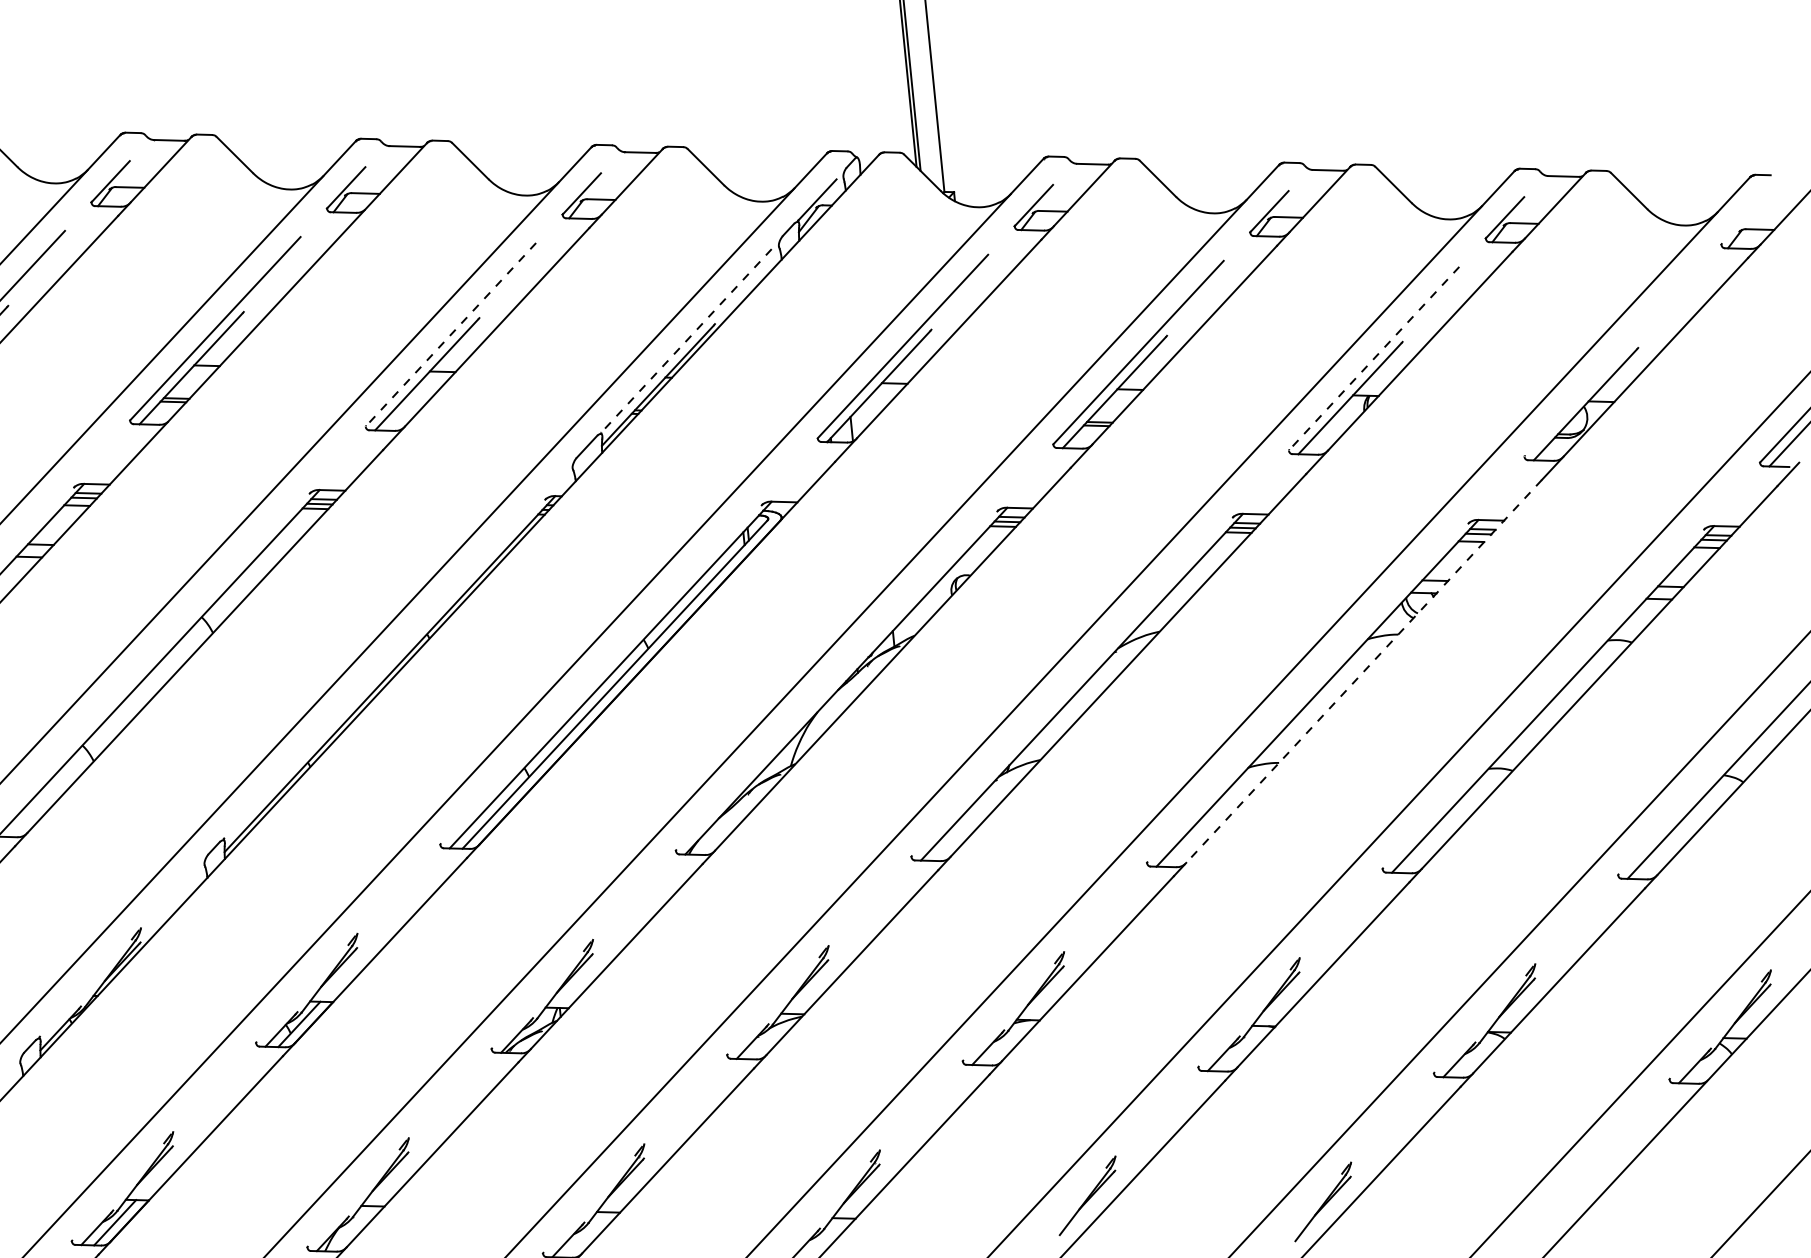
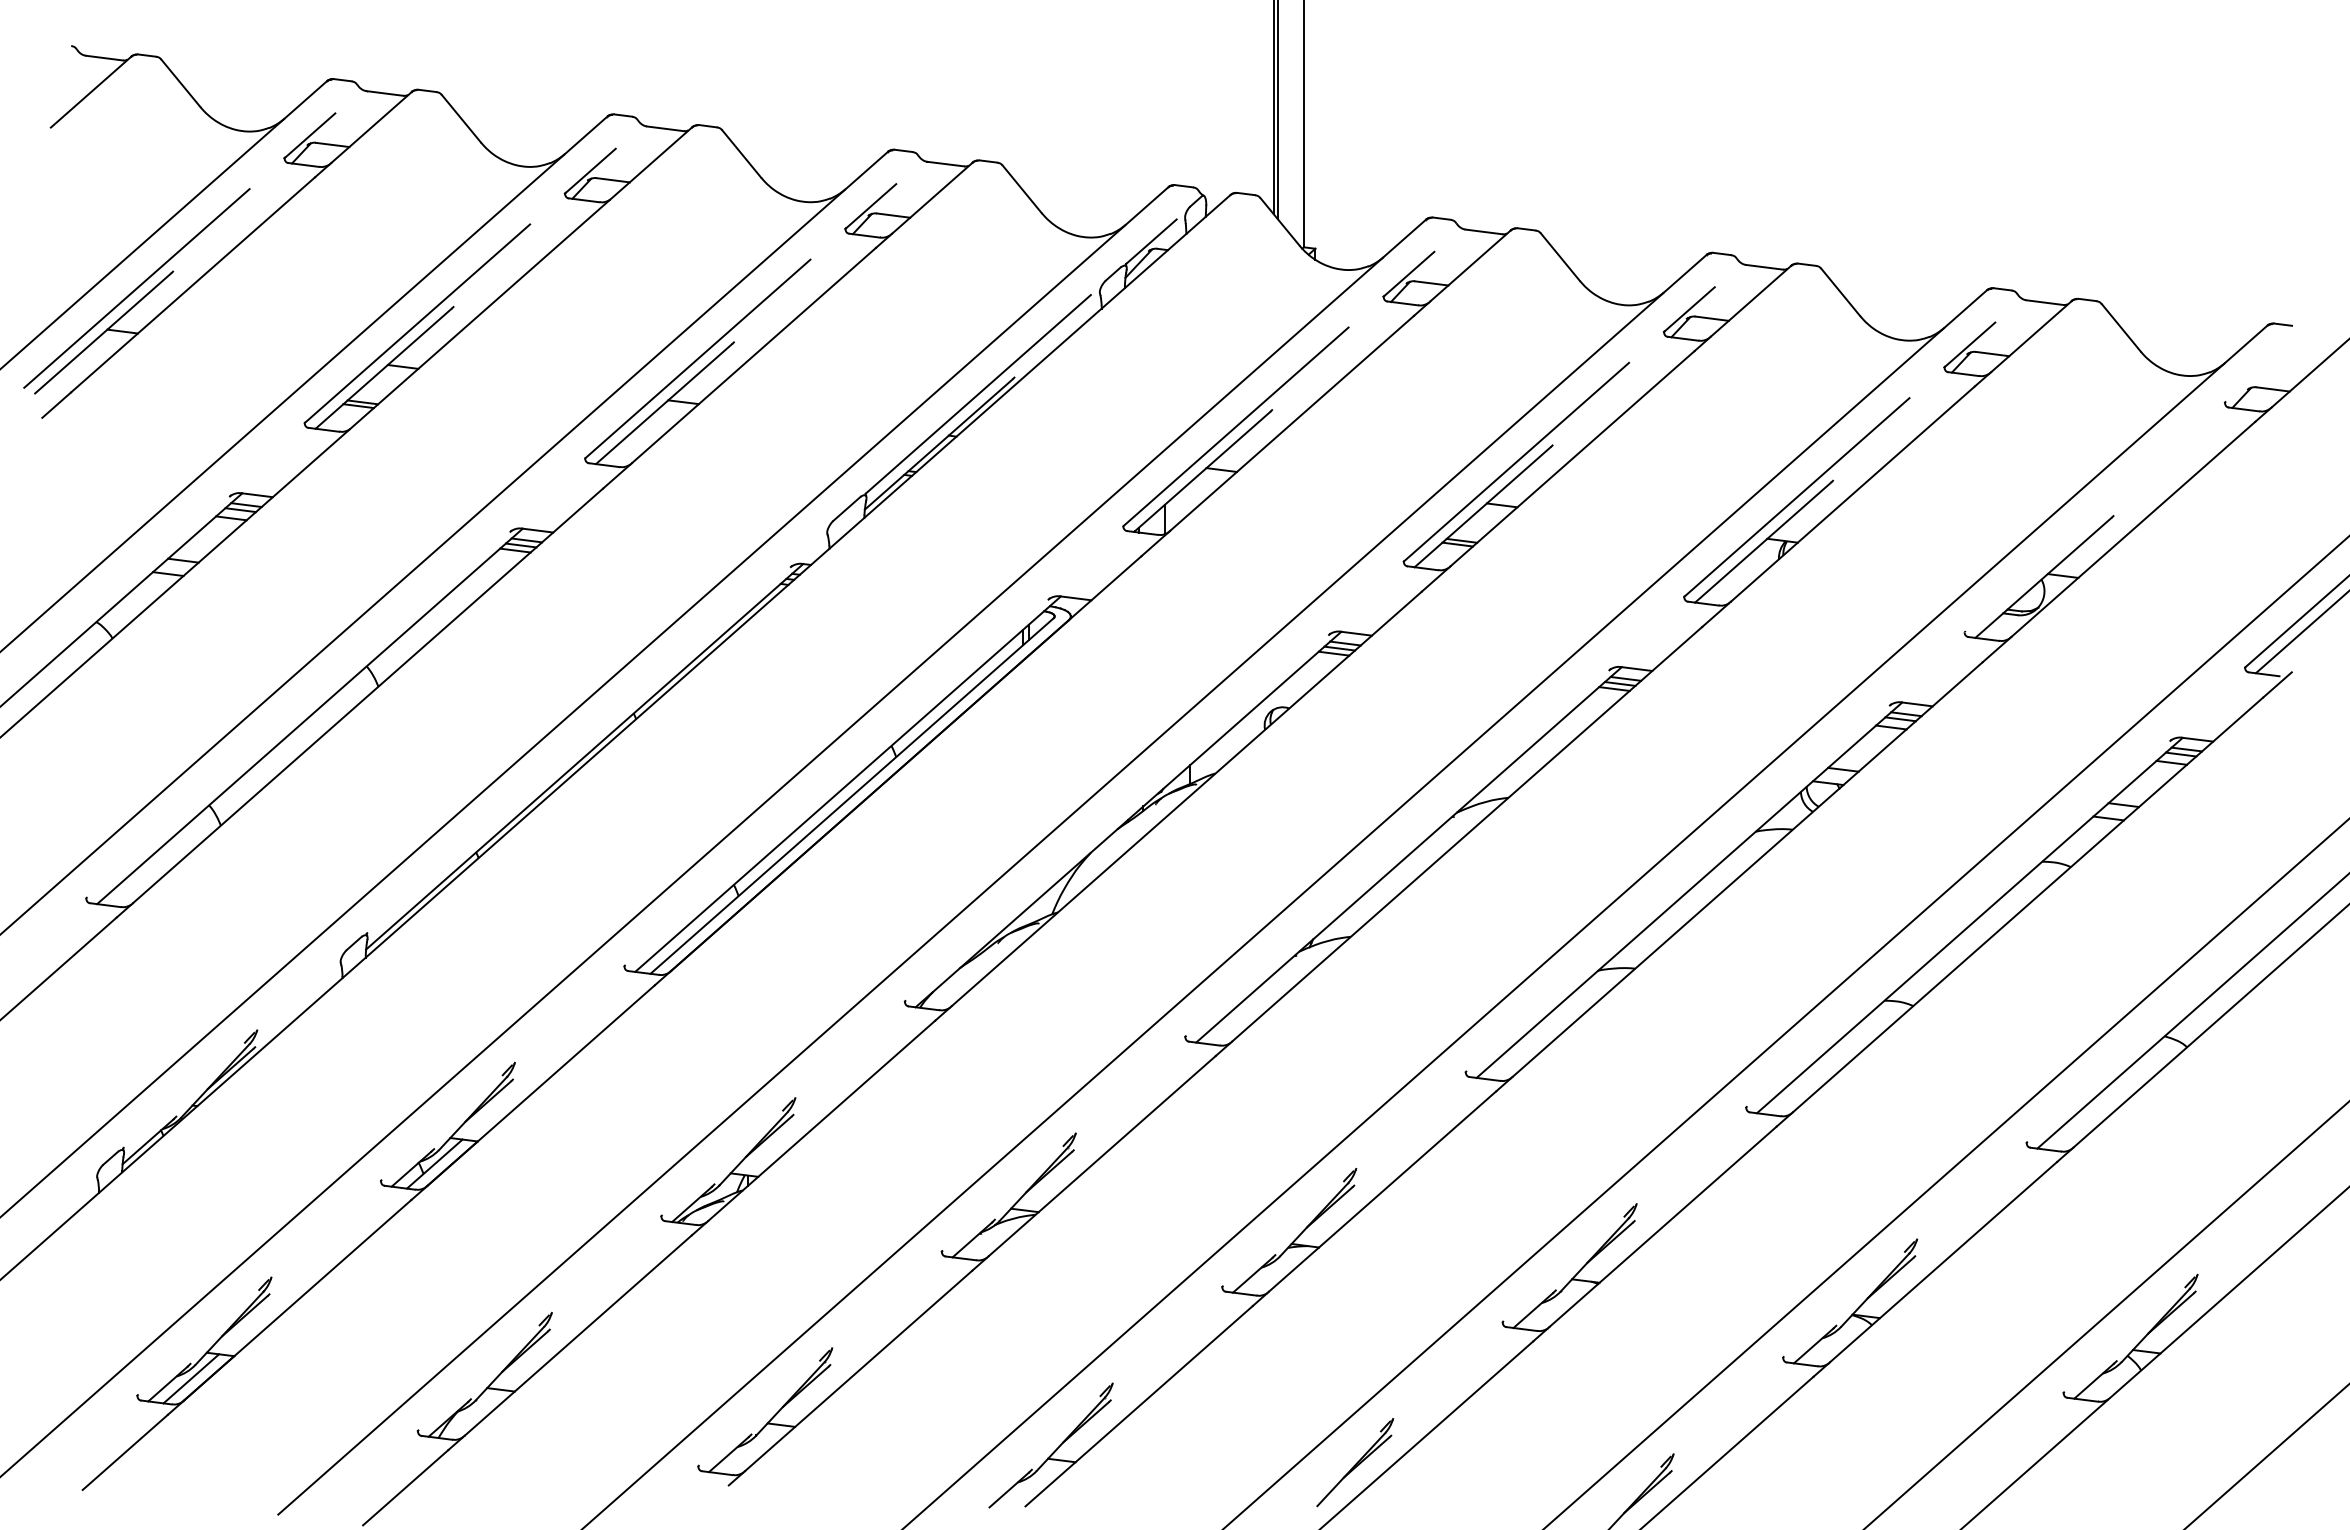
line: (450, 335) -> (697, 359), dashed -> solid
line: (685, 341) -> (977, 394), dashed -> solid
line: (1373, 358) -> (1796, 497), dashed -> solid
line: (1363, 671) -> (1747, 869), dashed -> solid

